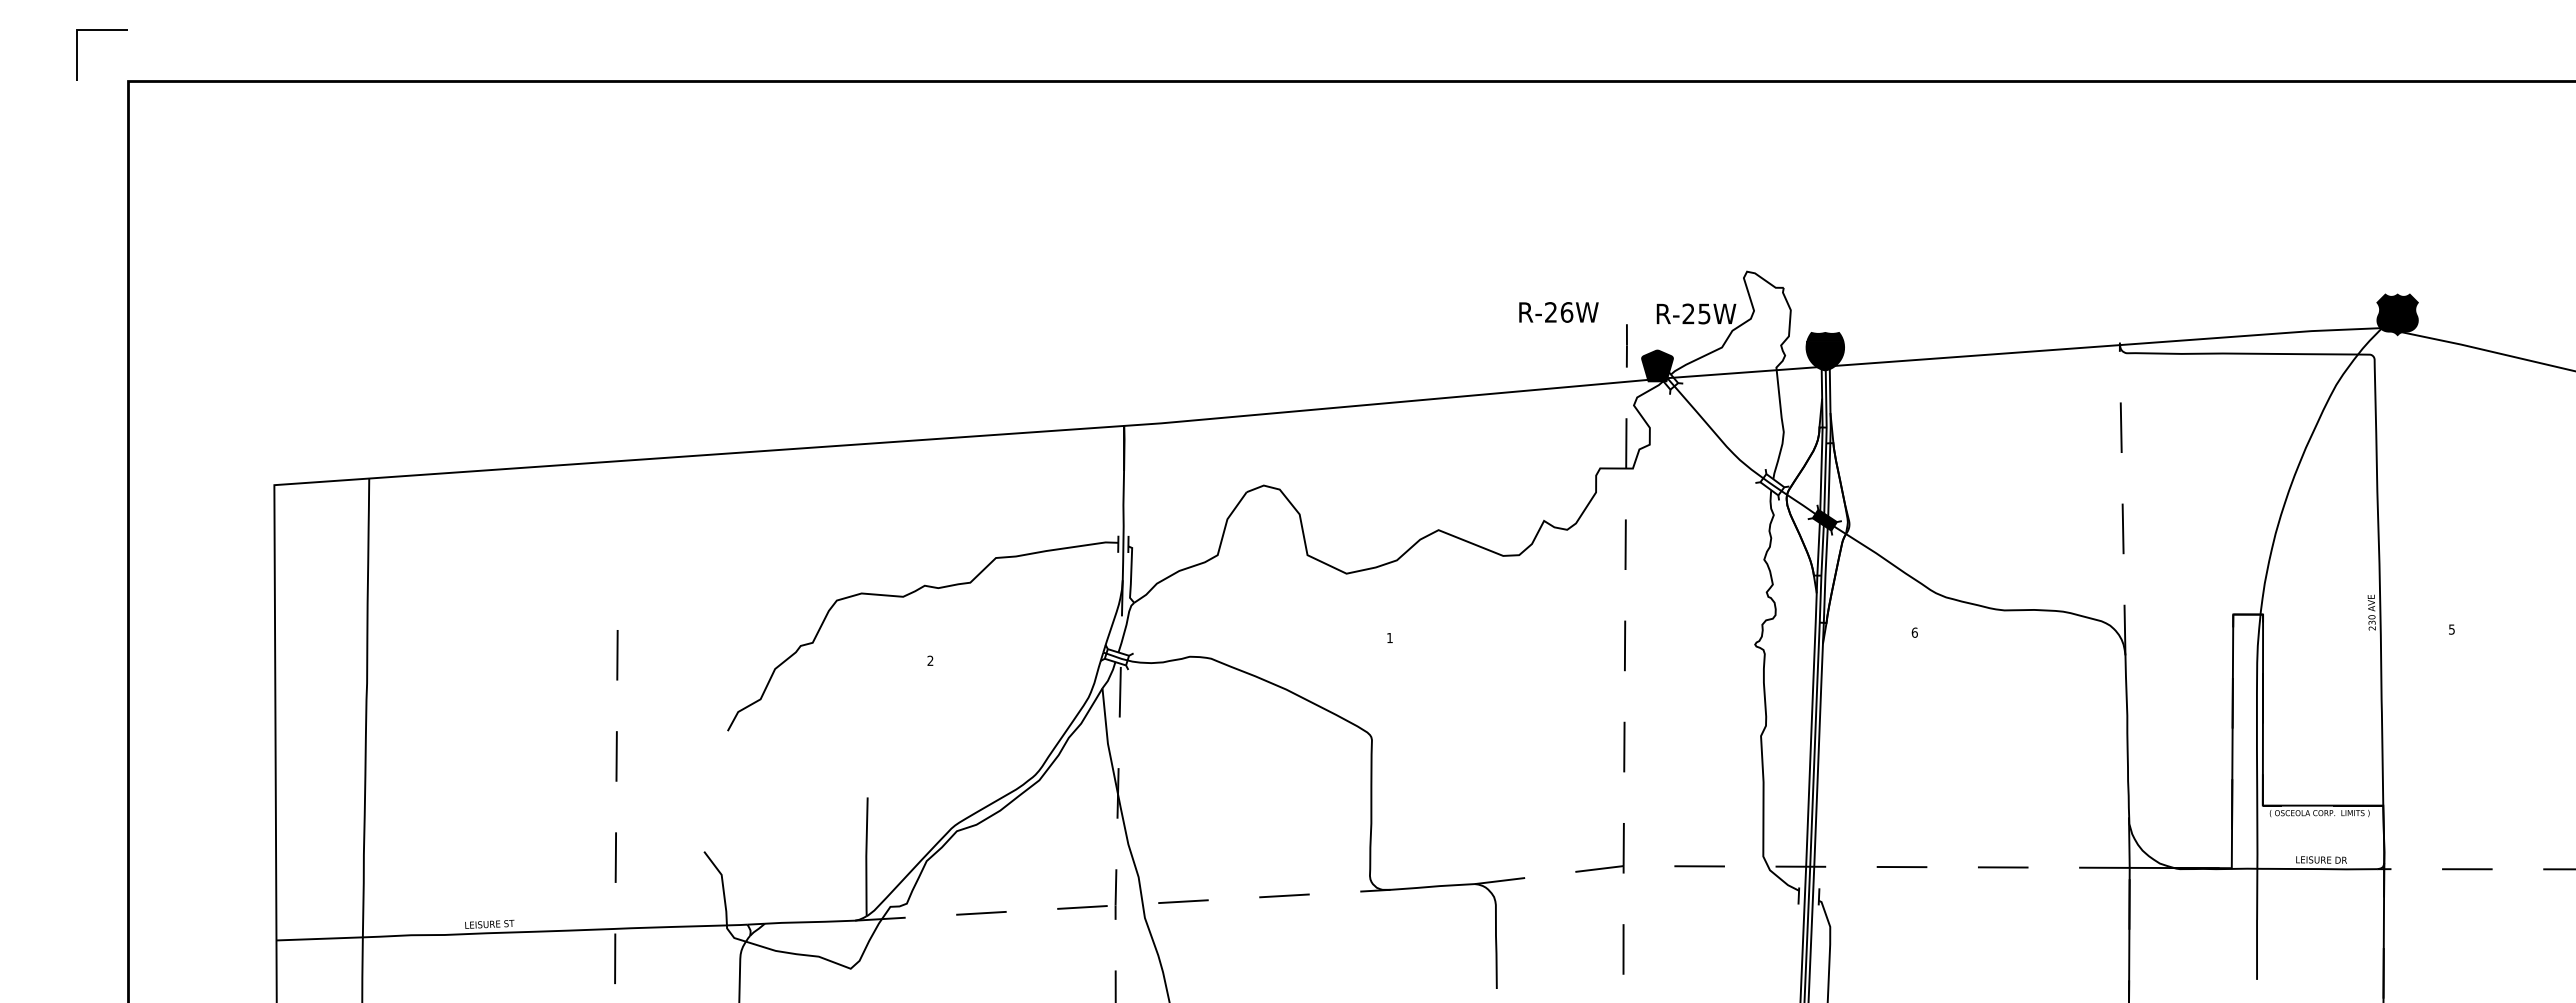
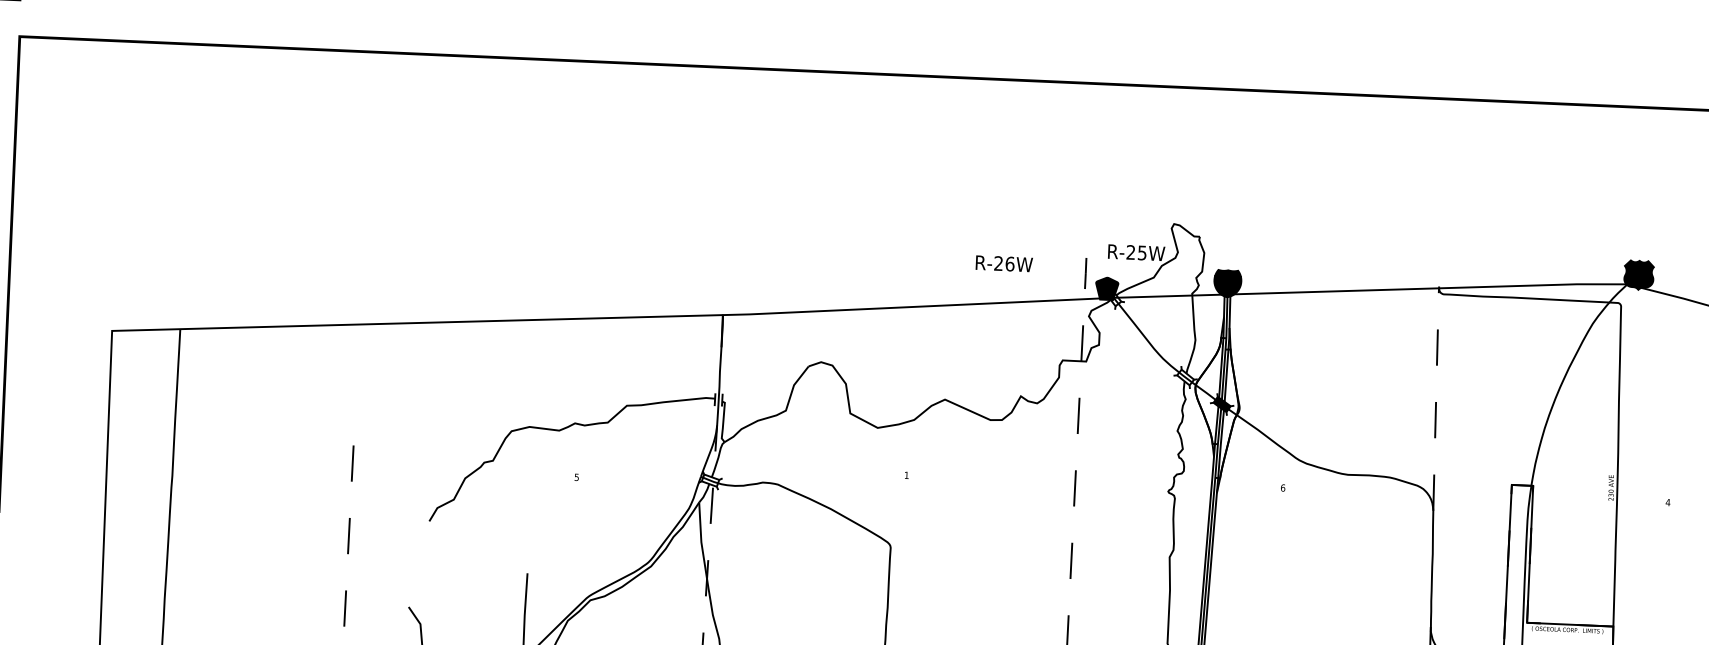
text: (1558, 312) -> (1004, 263), moved
text: (2451, 629) -> (1667, 502), 5 -> 4
text: (930, 660) -> (576, 477), 2 -> 5

